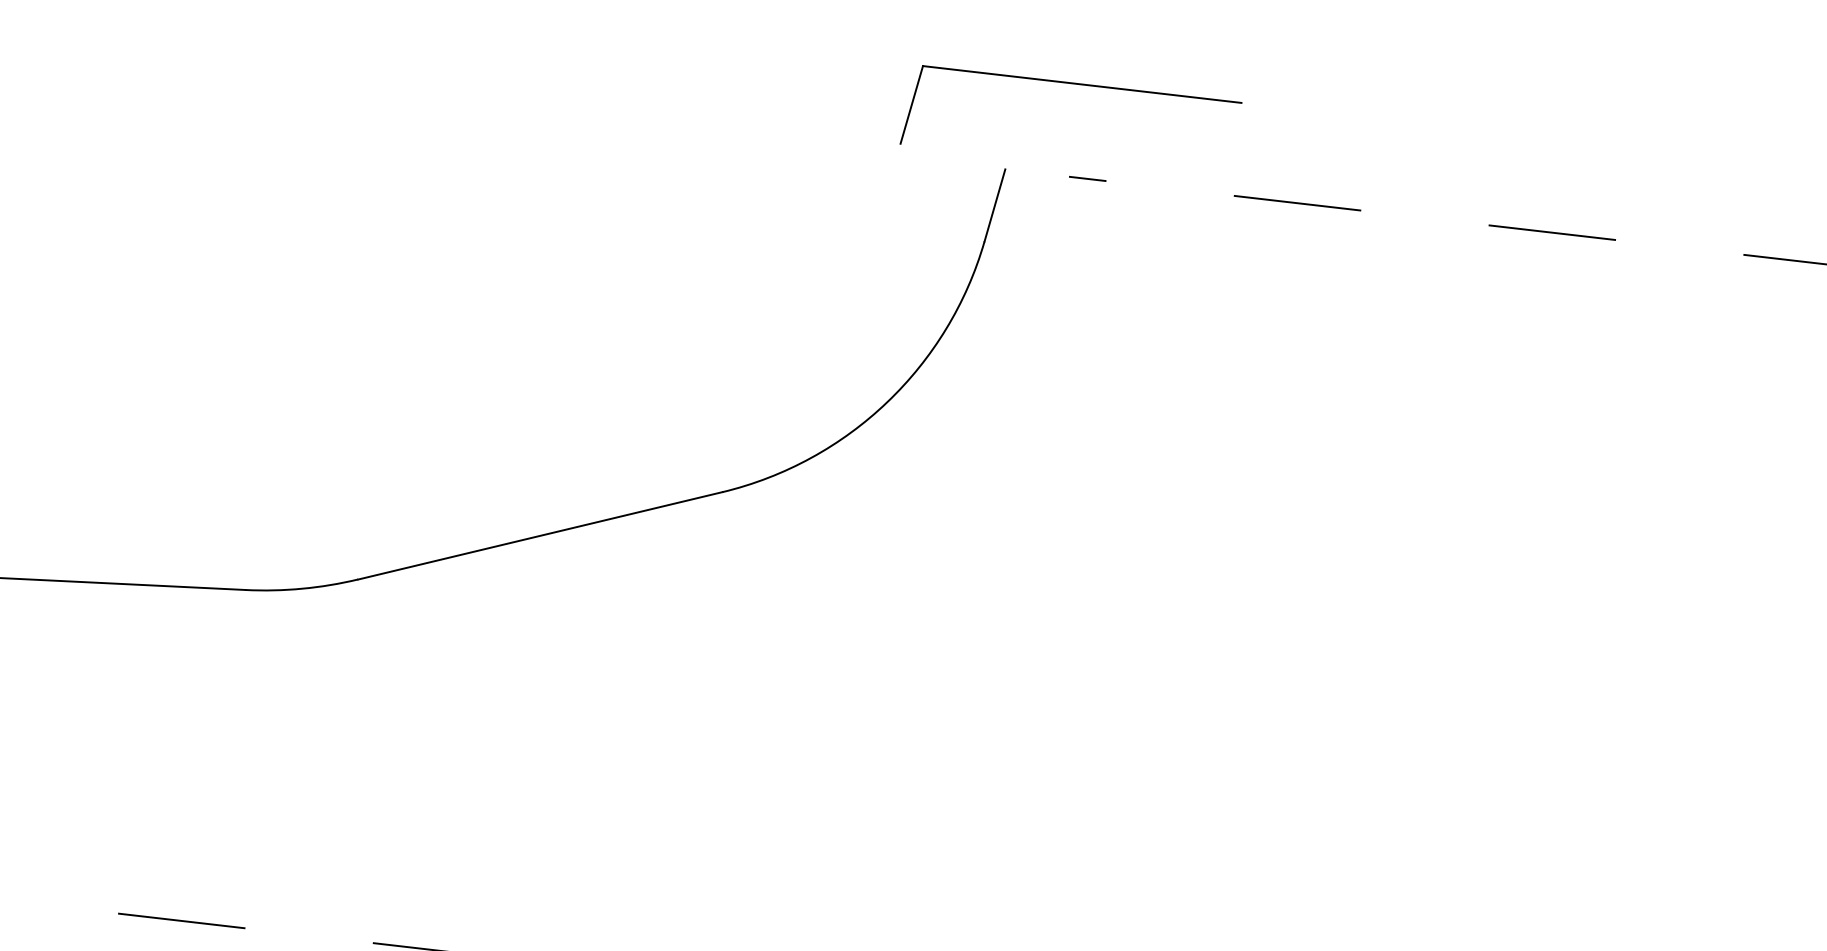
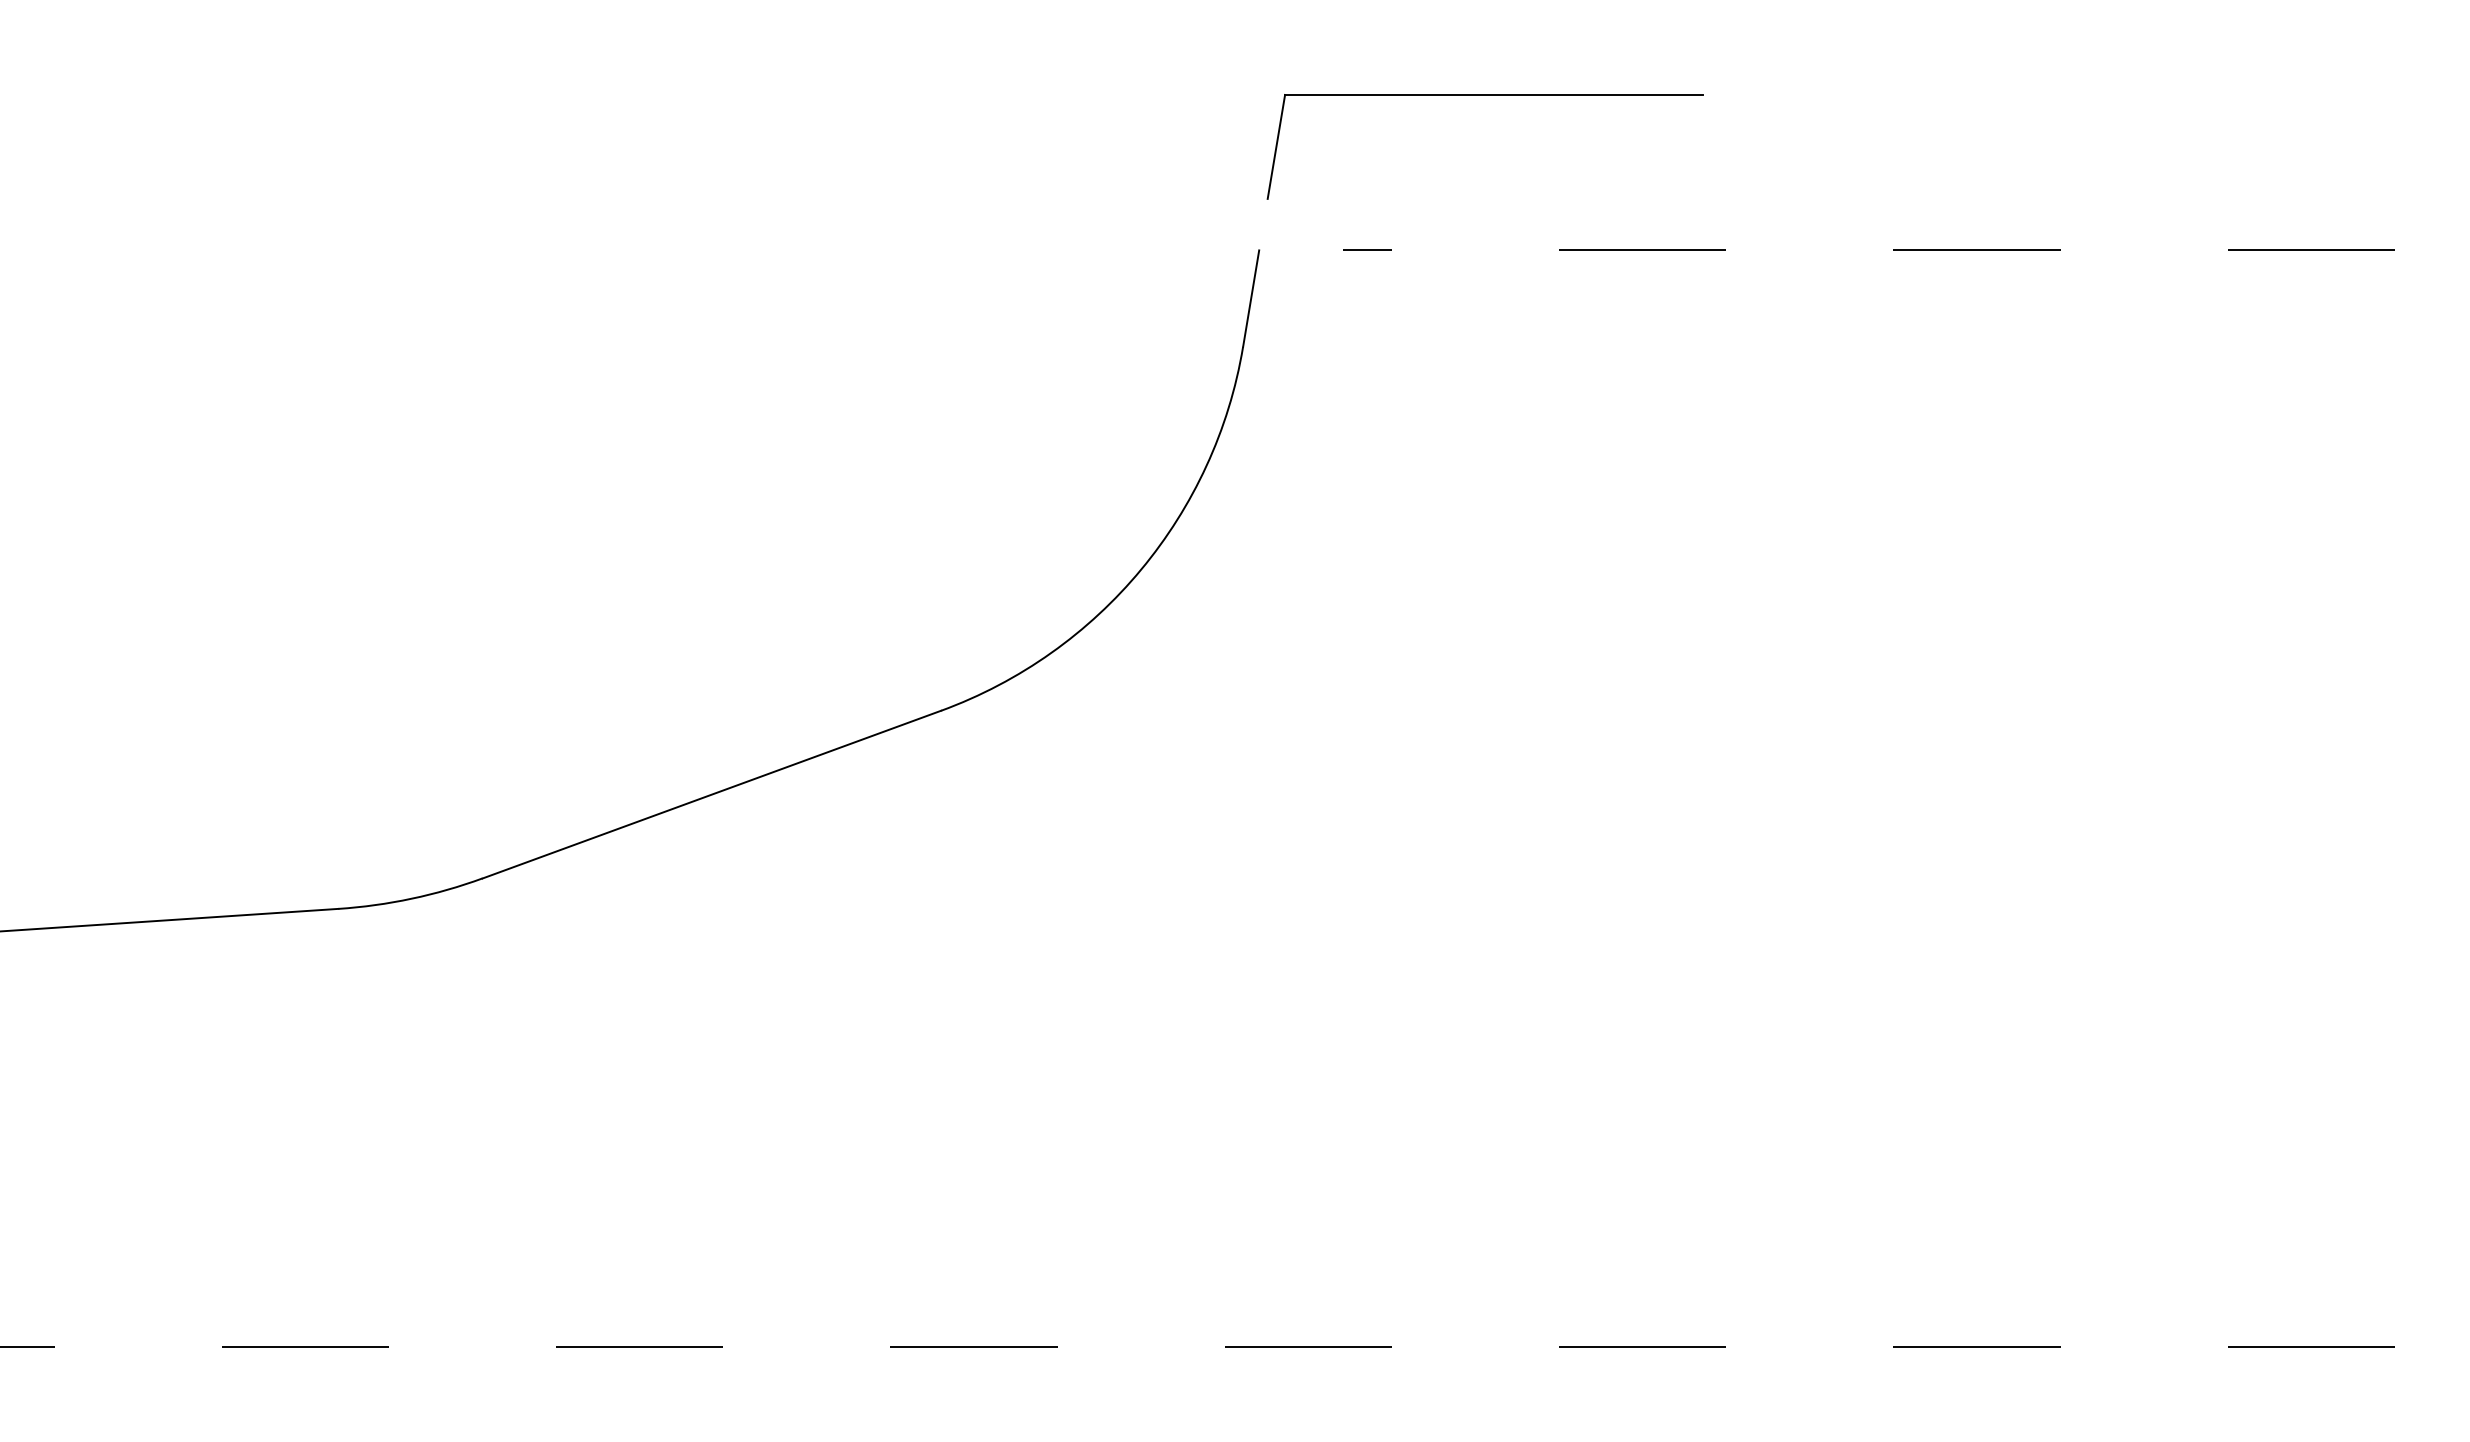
part: (1074, 84) -> (1484, 95), moved

